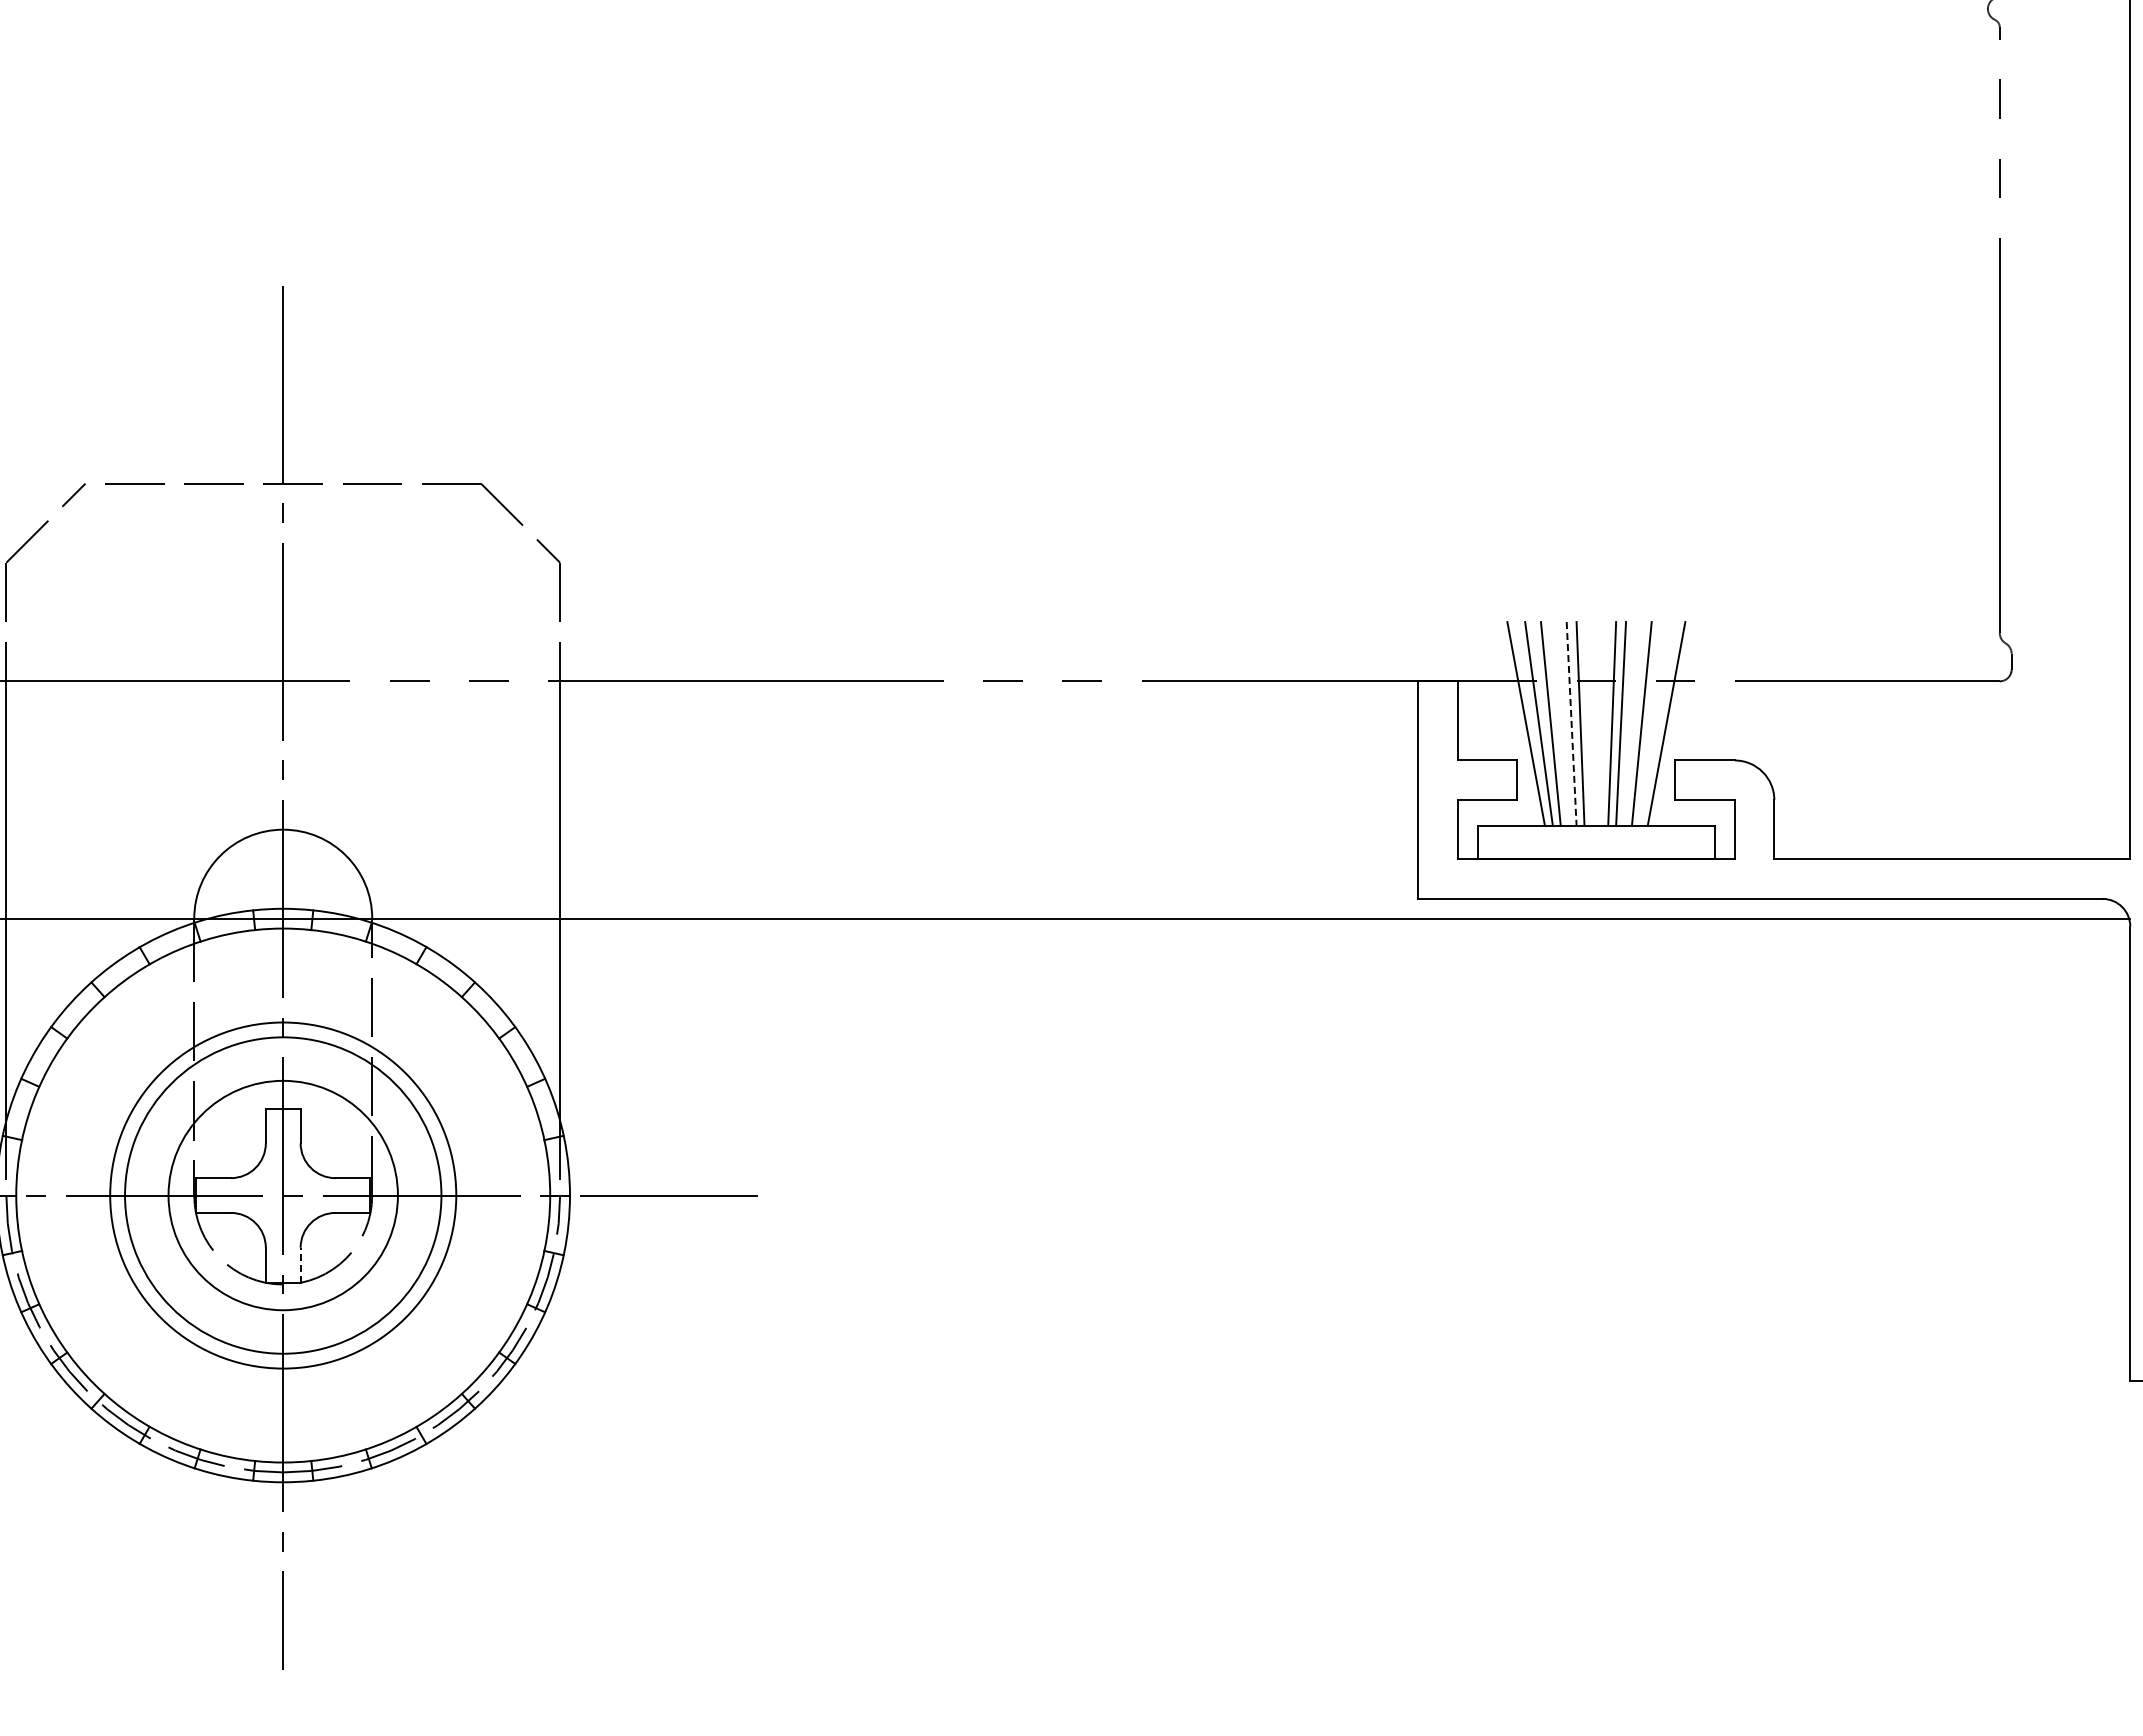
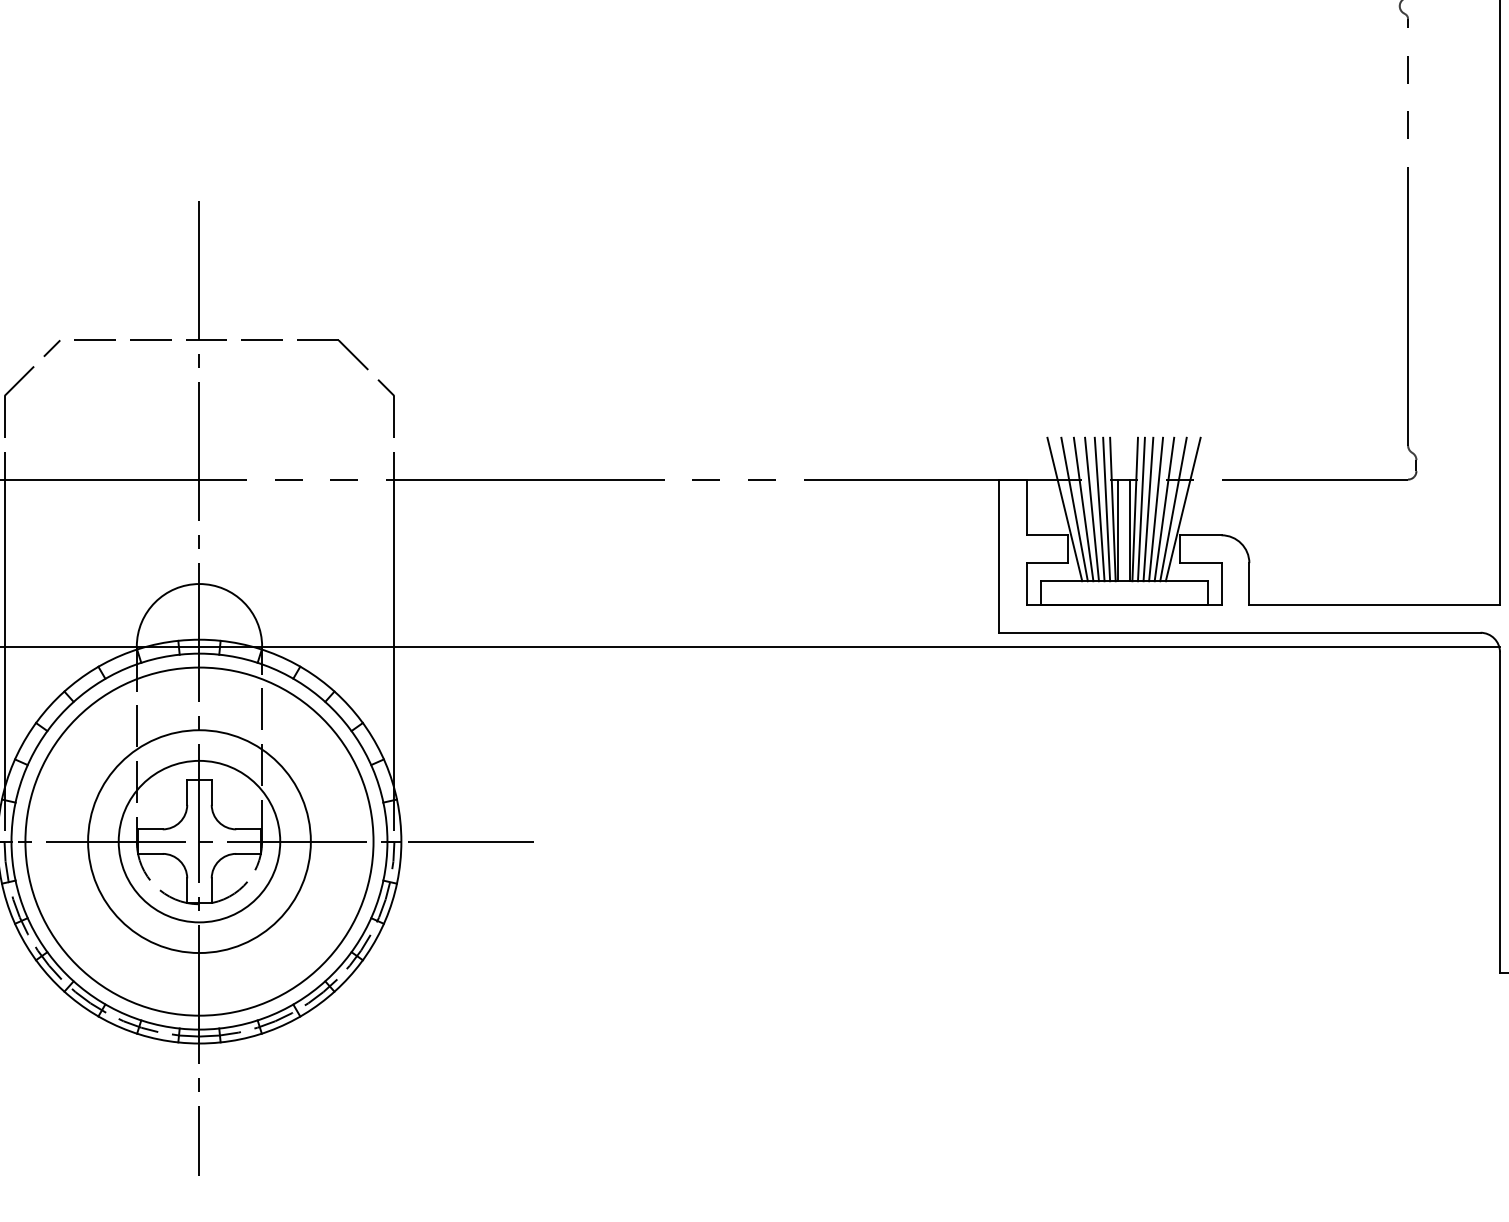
line: (1512, 723) -> (1065, 509), added
line: (1561, 723) -> (1099, 509), added
line: (1571, 723) -> (1106, 509), dashed -> solid
line: (1630, 723) -> (1148, 509), added
line: (1653, 723) -> (1164, 509), added
line: (1680, 723) -> (1183, 509), added
line: (1588, 753) -> (1118, 530), added
line: (1604, 753) -> (1129, 530), added
circle: (283, 1195) -> (199, 841), size x1.43
line: (300, 1264) -> (211, 890), dashed -> solid

